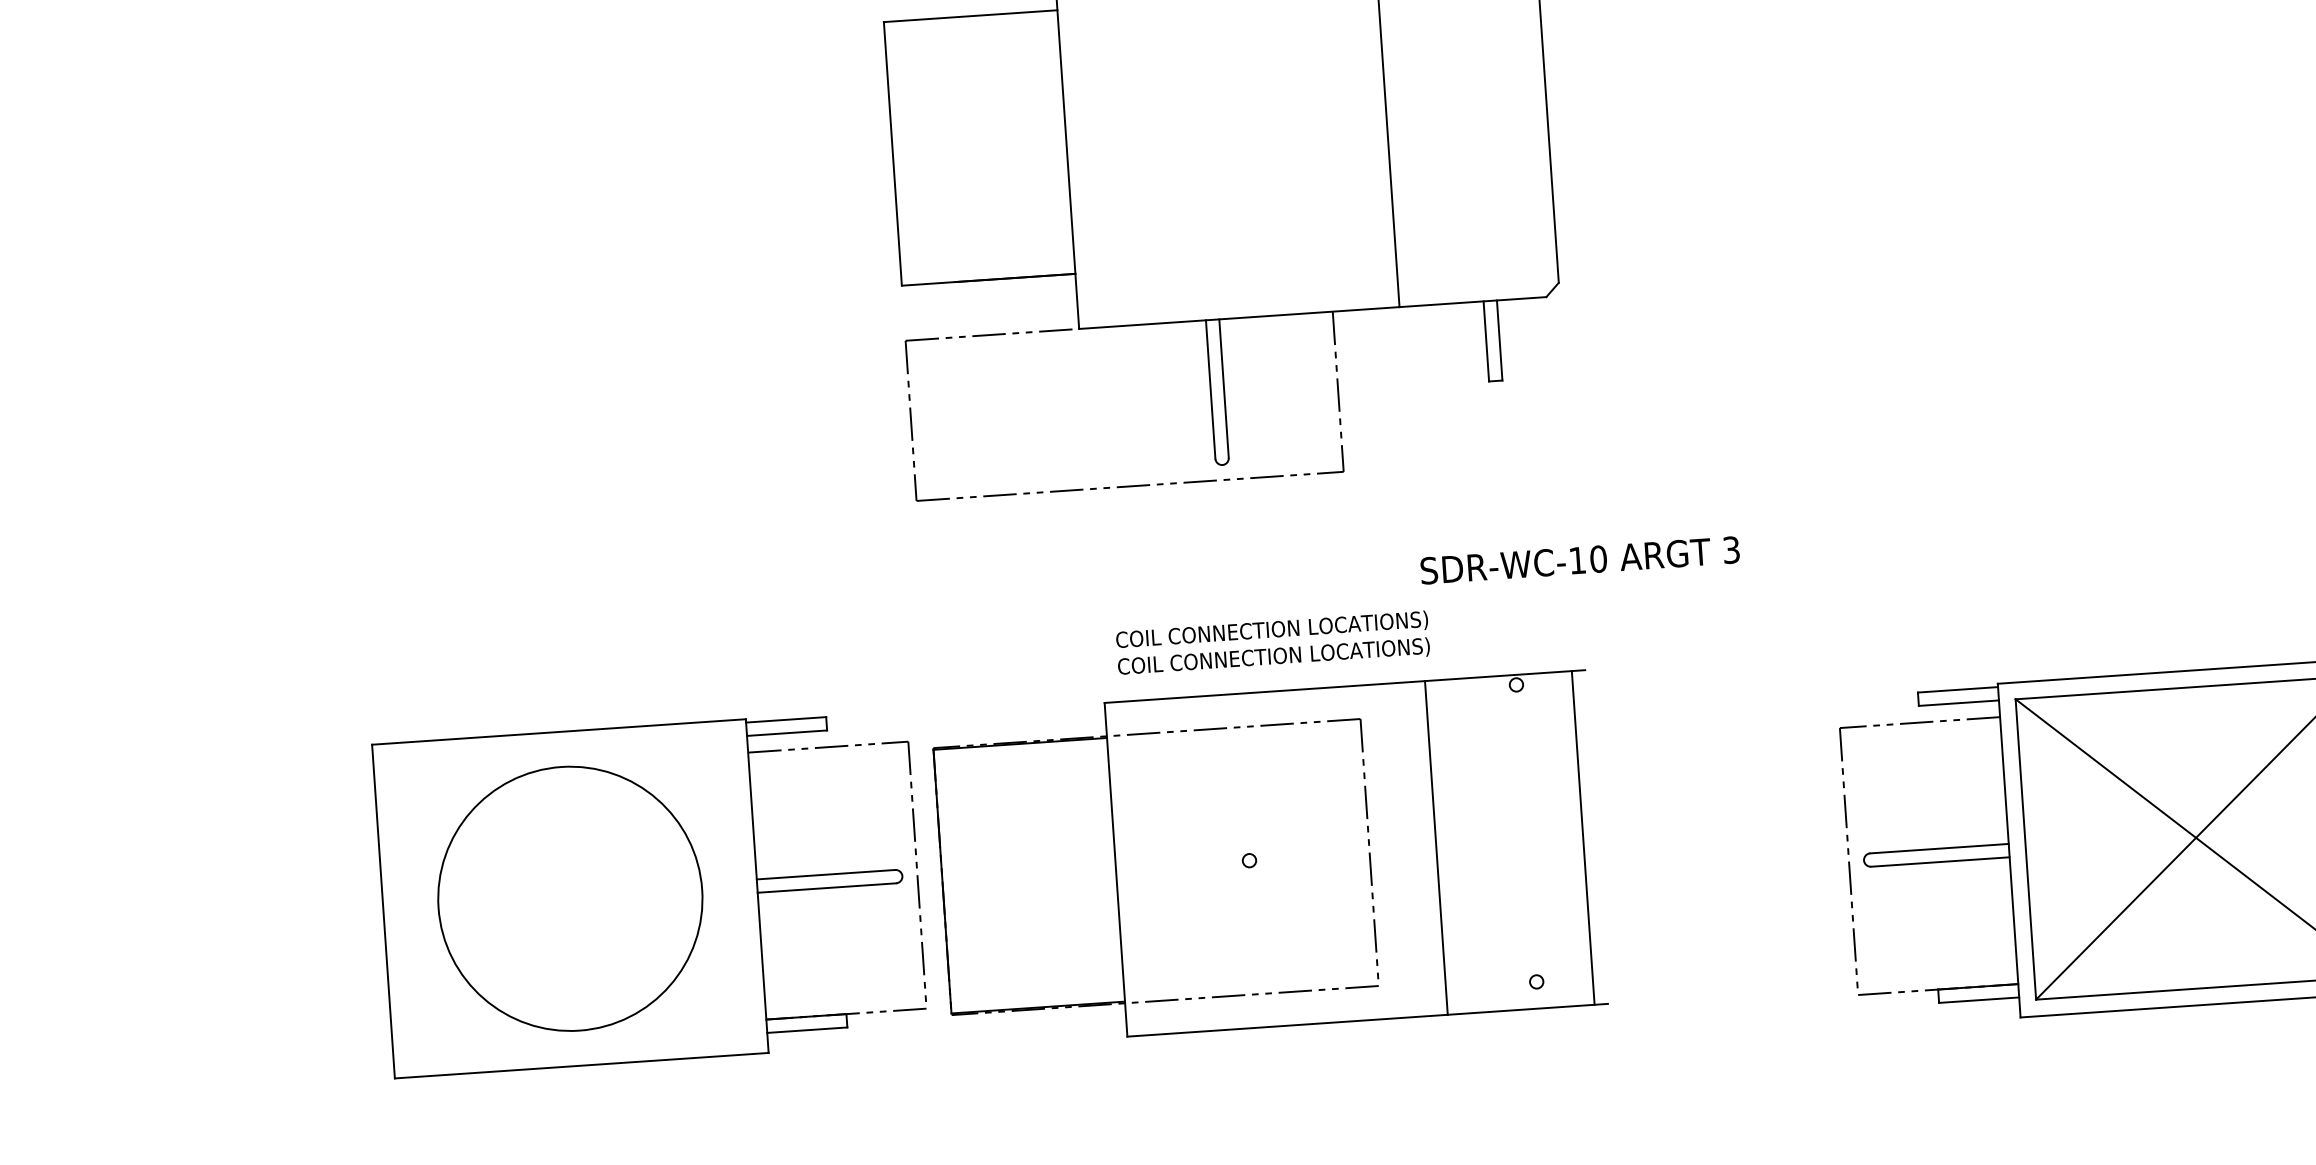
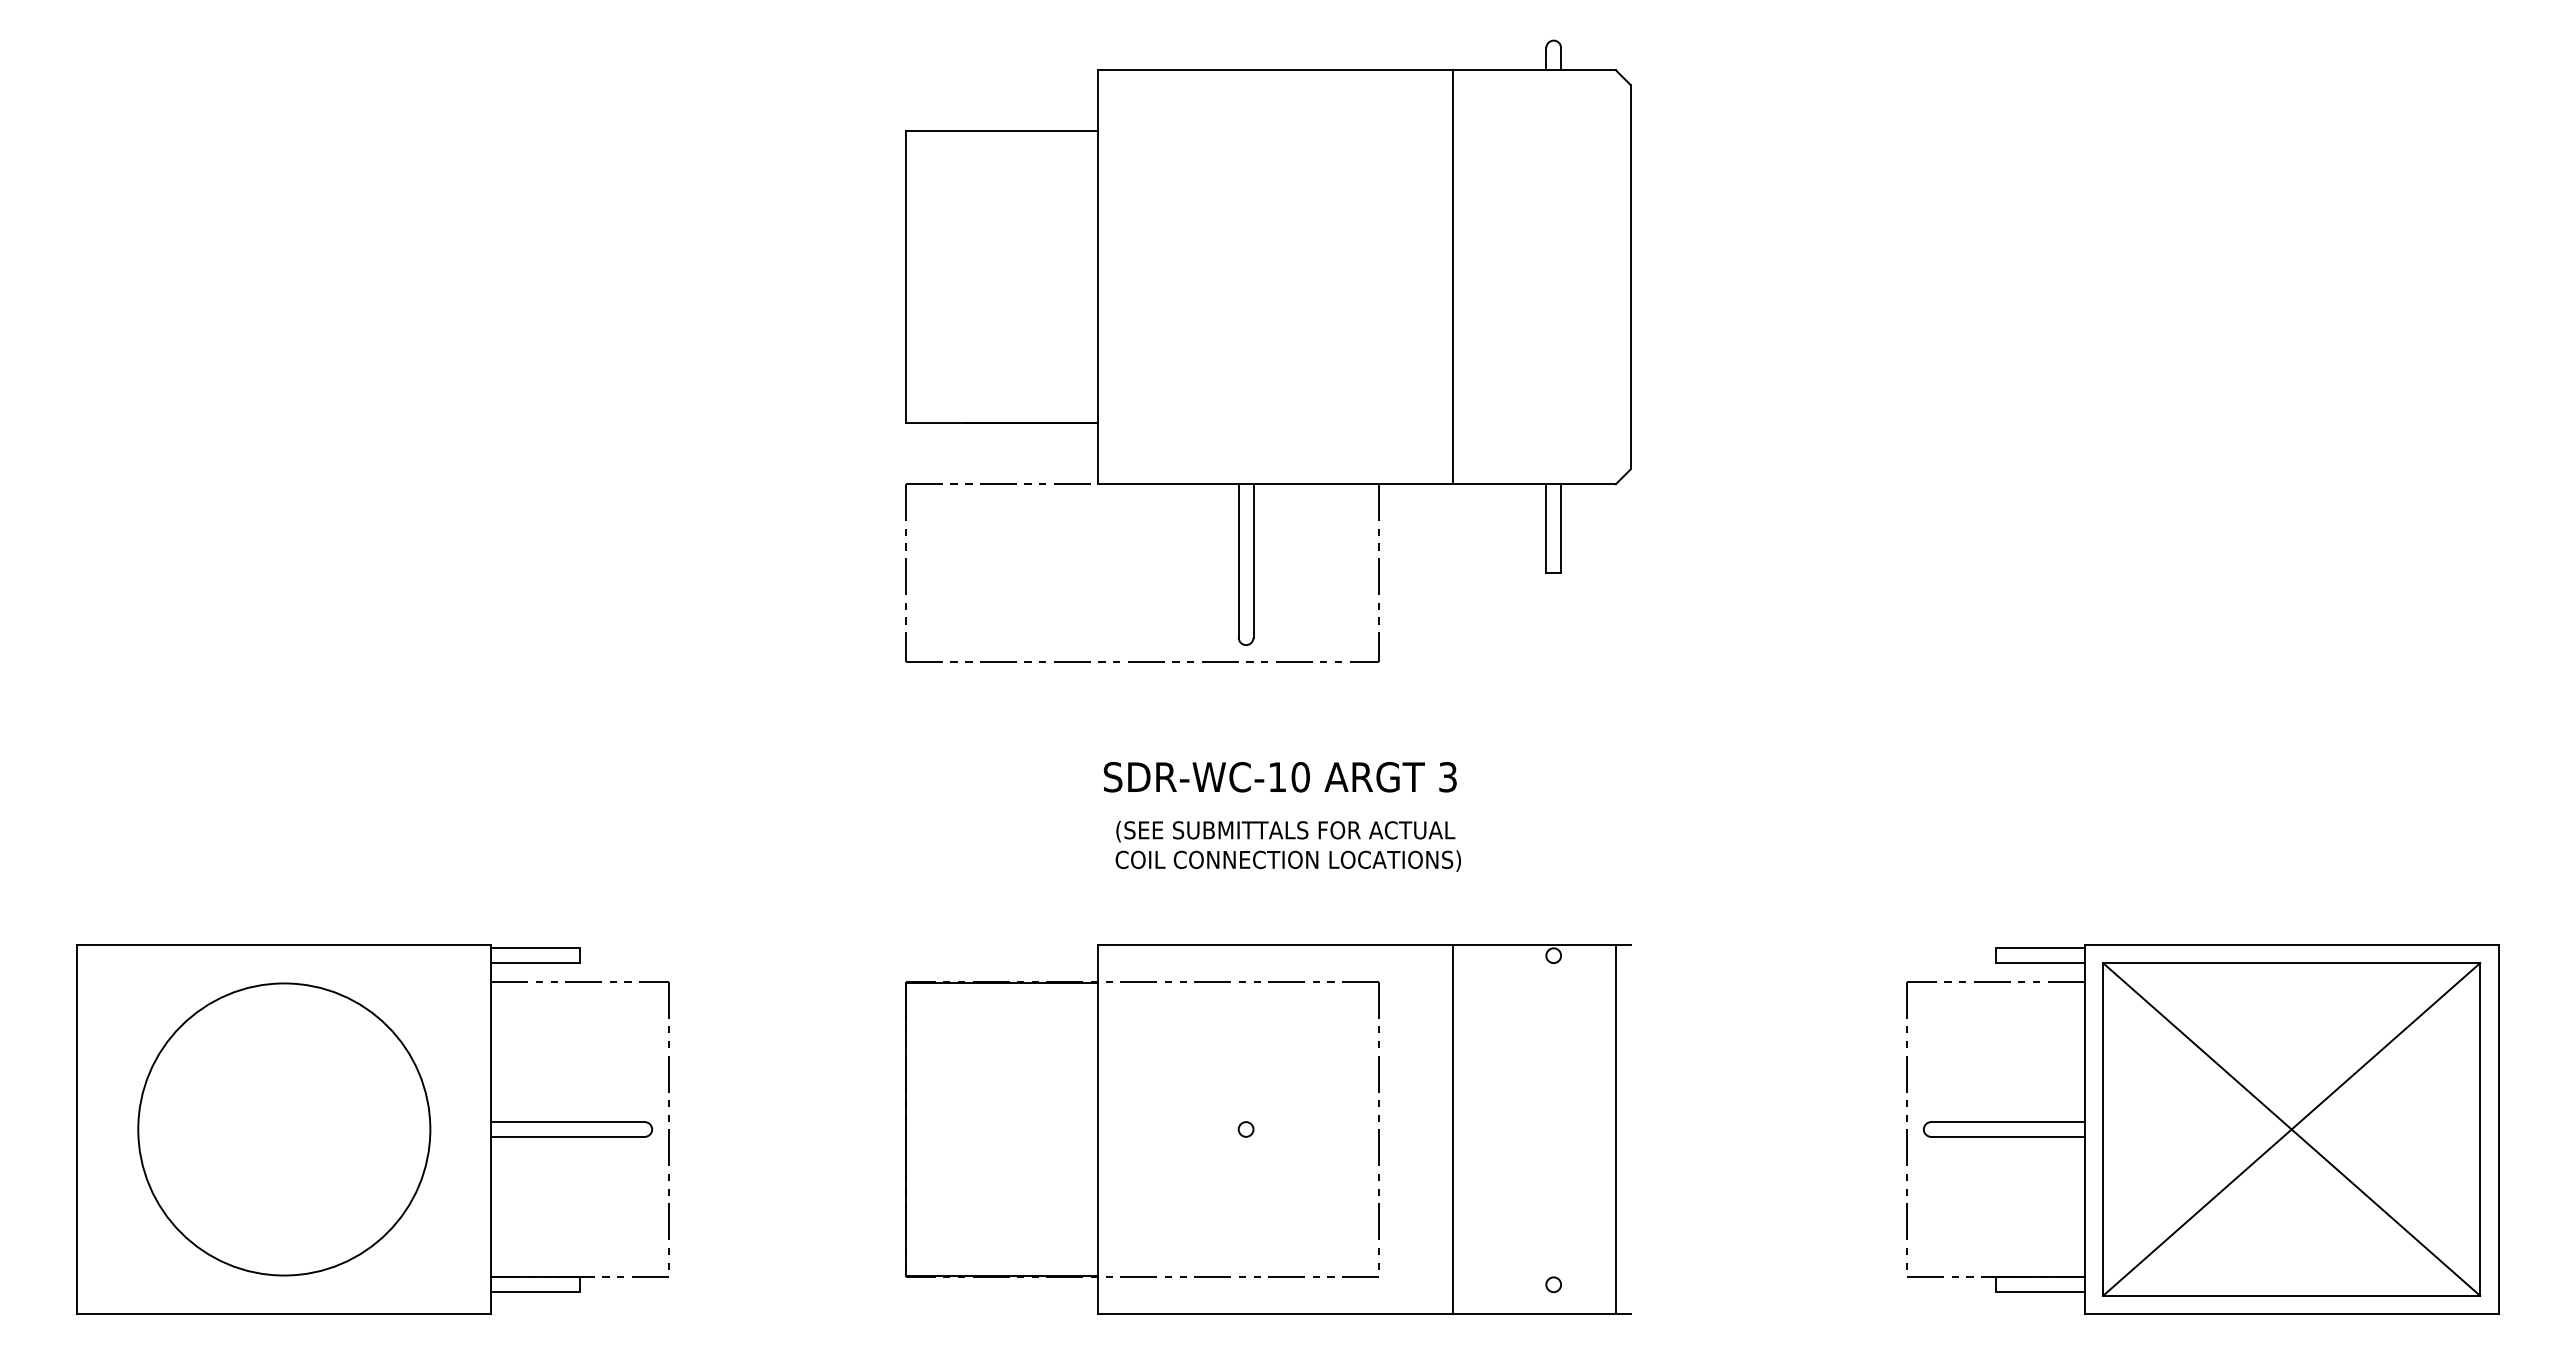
text: (1579, 560) -> (1279, 777), moved
text: (1272, 630) -> (1288, 831), COIL CONNECTION LOCATIONS) -> (SEE SUBMITTALS FOR ACTUAL
part: (1269, 859) -> (1268, 1129), moved
part: (649, 893) -> (372, 1129), moved

